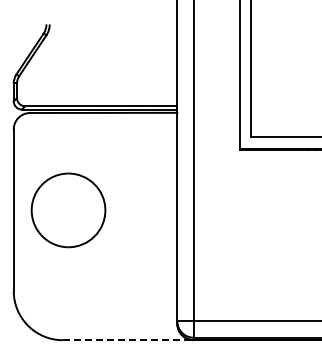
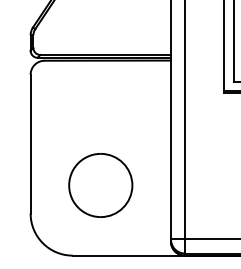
part: (68, 210) -> (100, 185), moved
line: (128, 340) -> (129, 255), dashed -> solid

